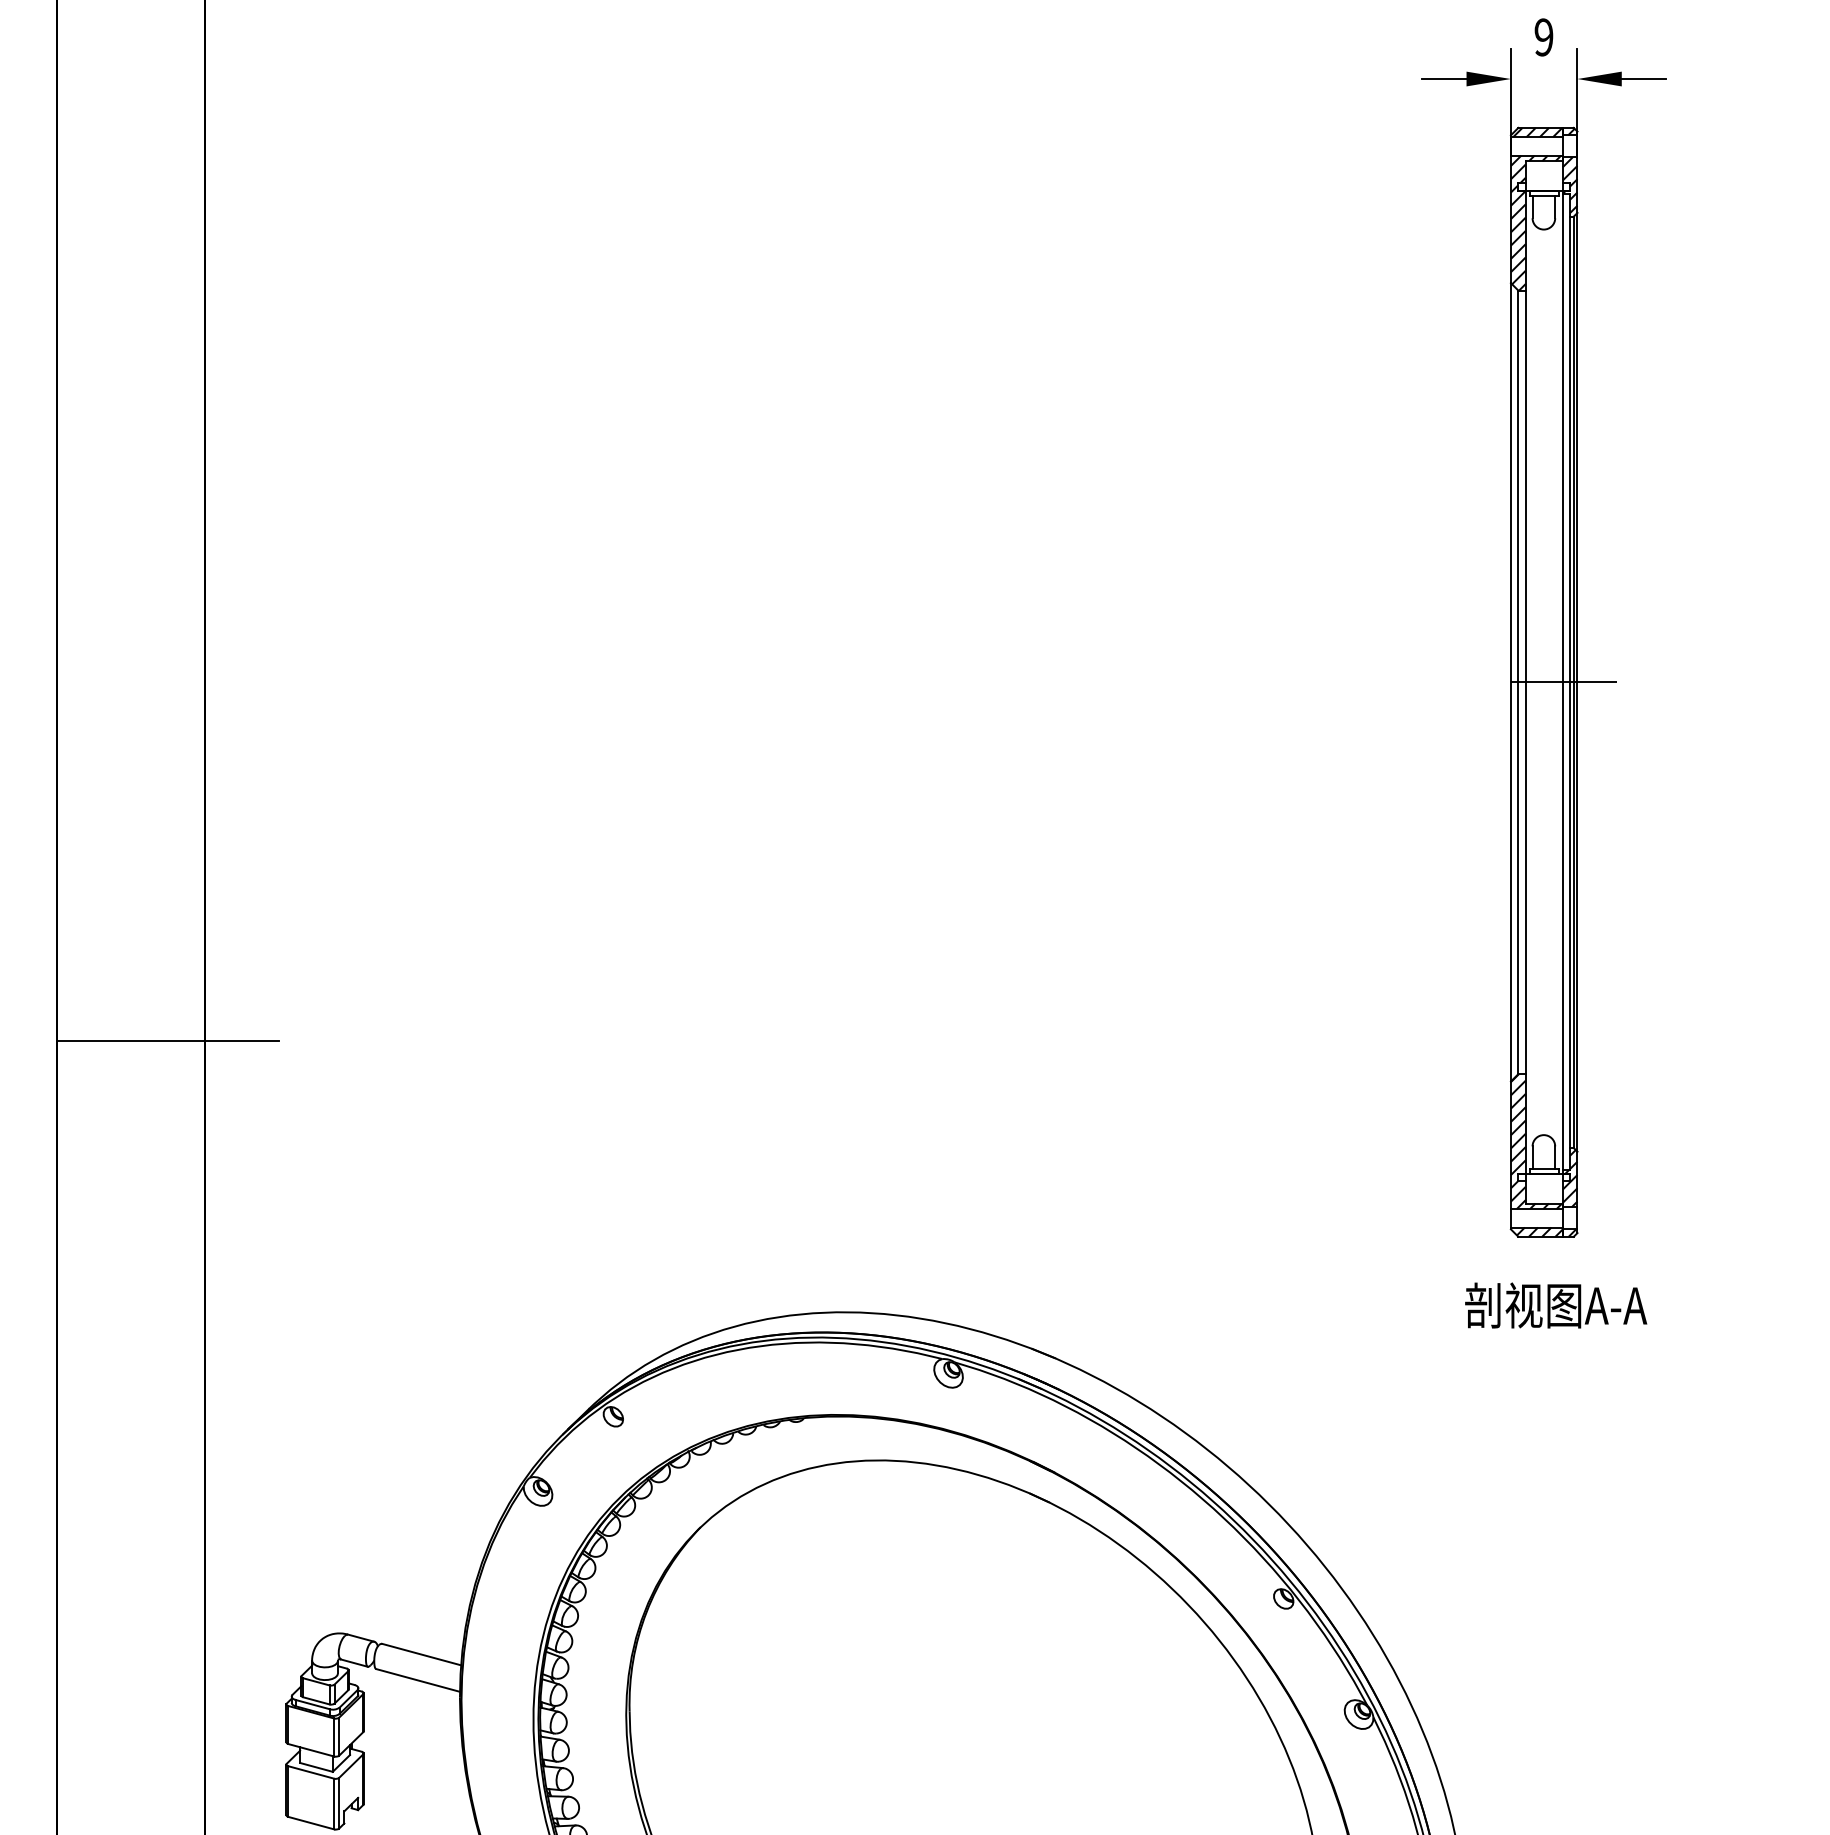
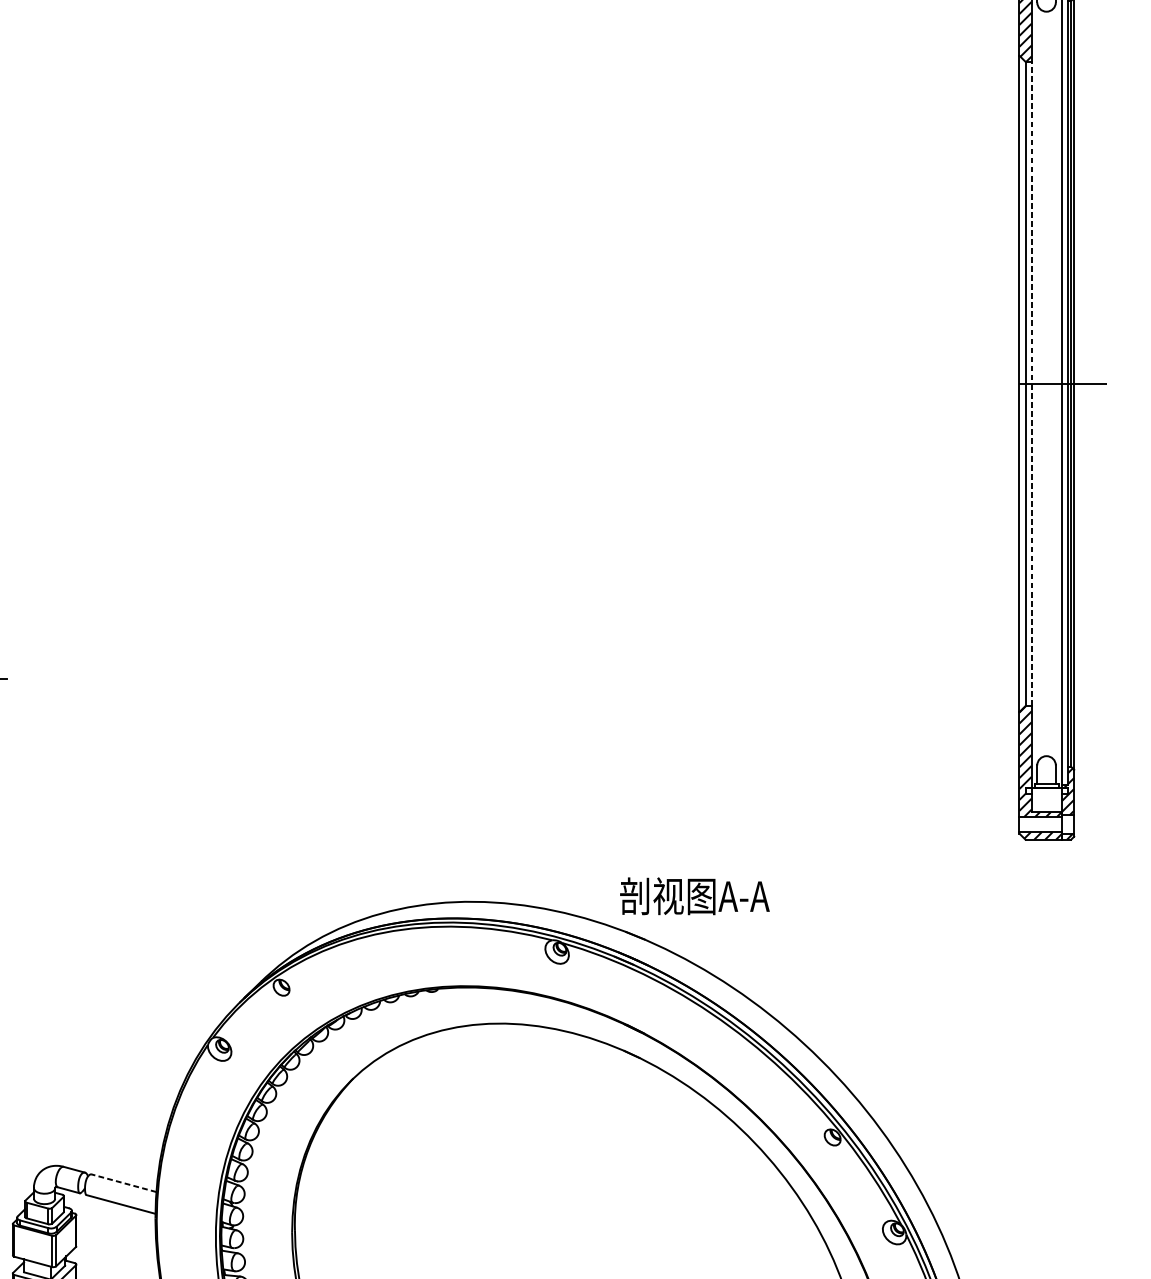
line: (1525, 682) -> (1031, 384), solid -> dashed
text: (1556, 1305) -> (695, 896), moved
line: (421, 1654) -> (123, 1183), solid -> dashed

